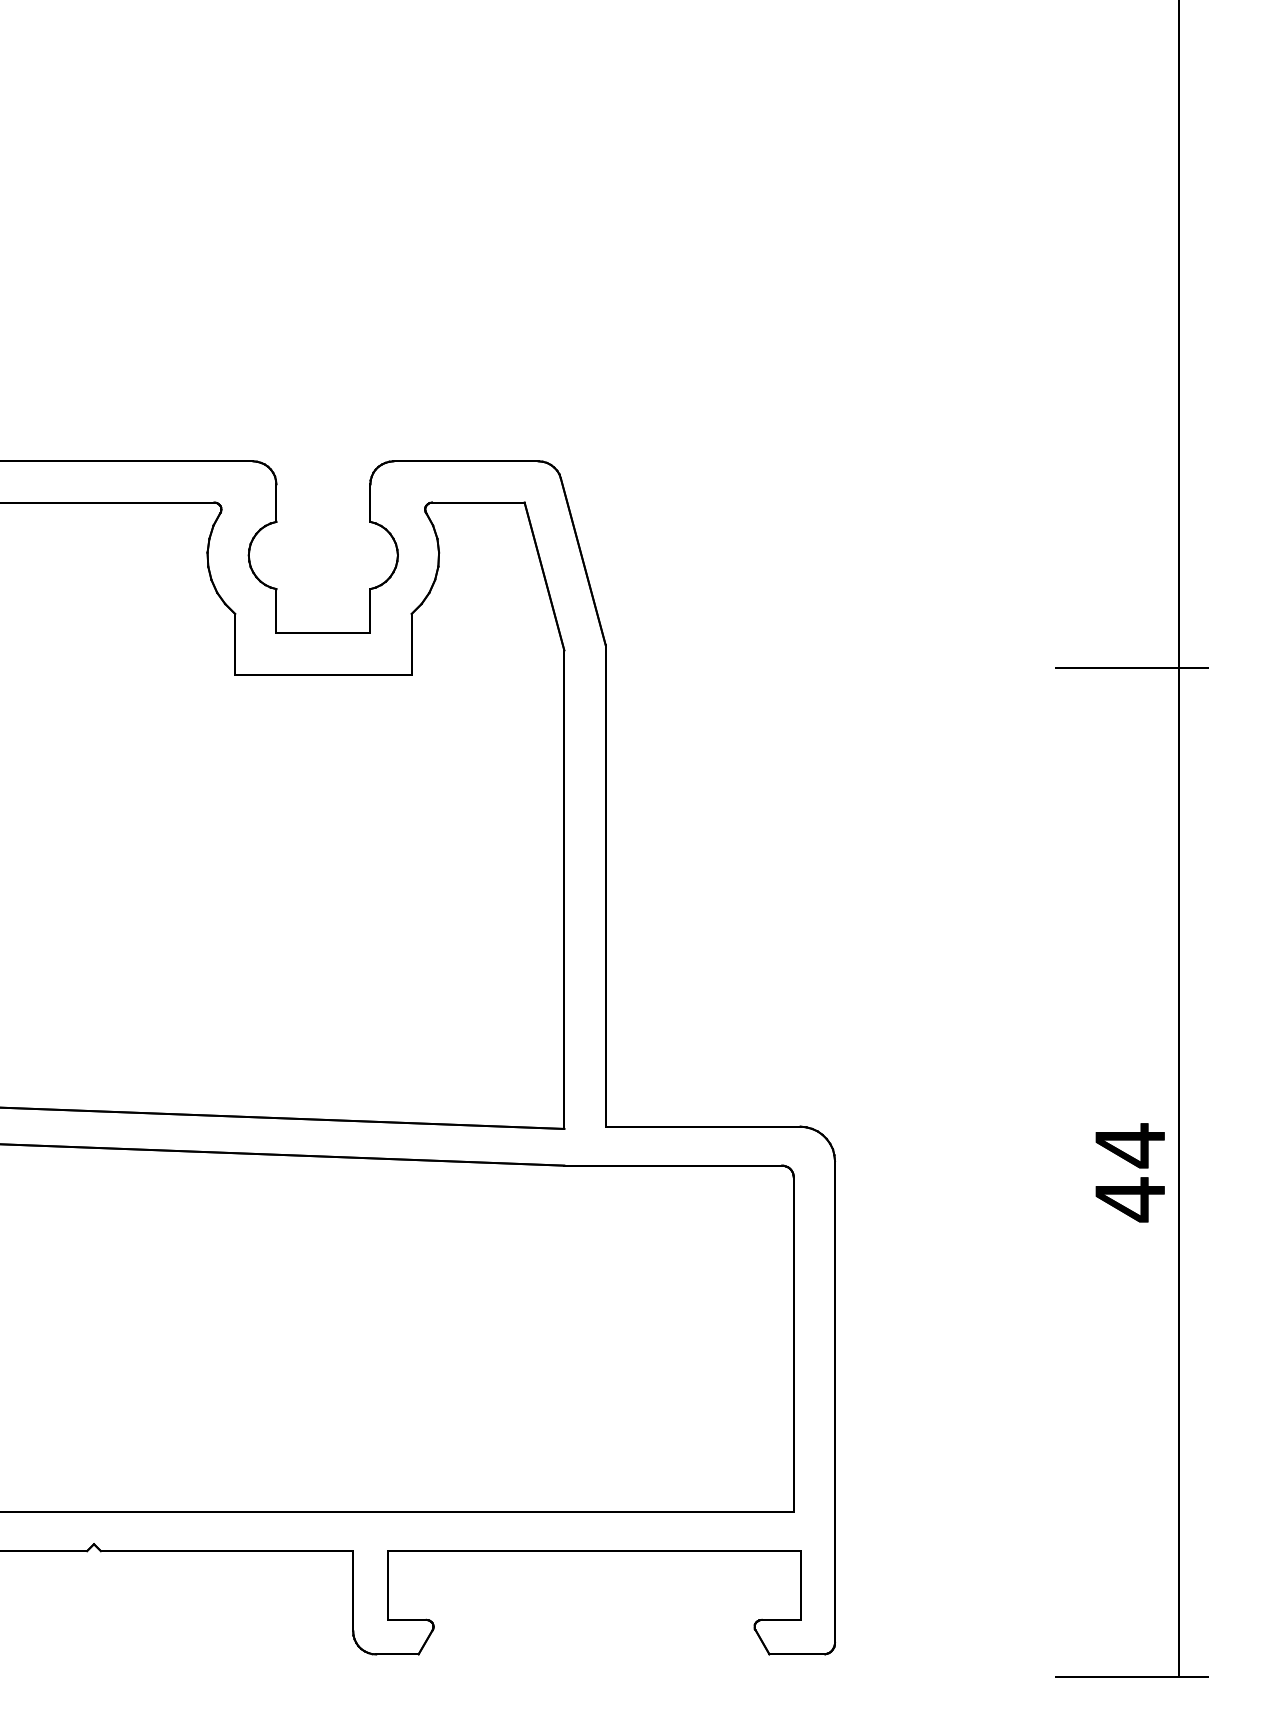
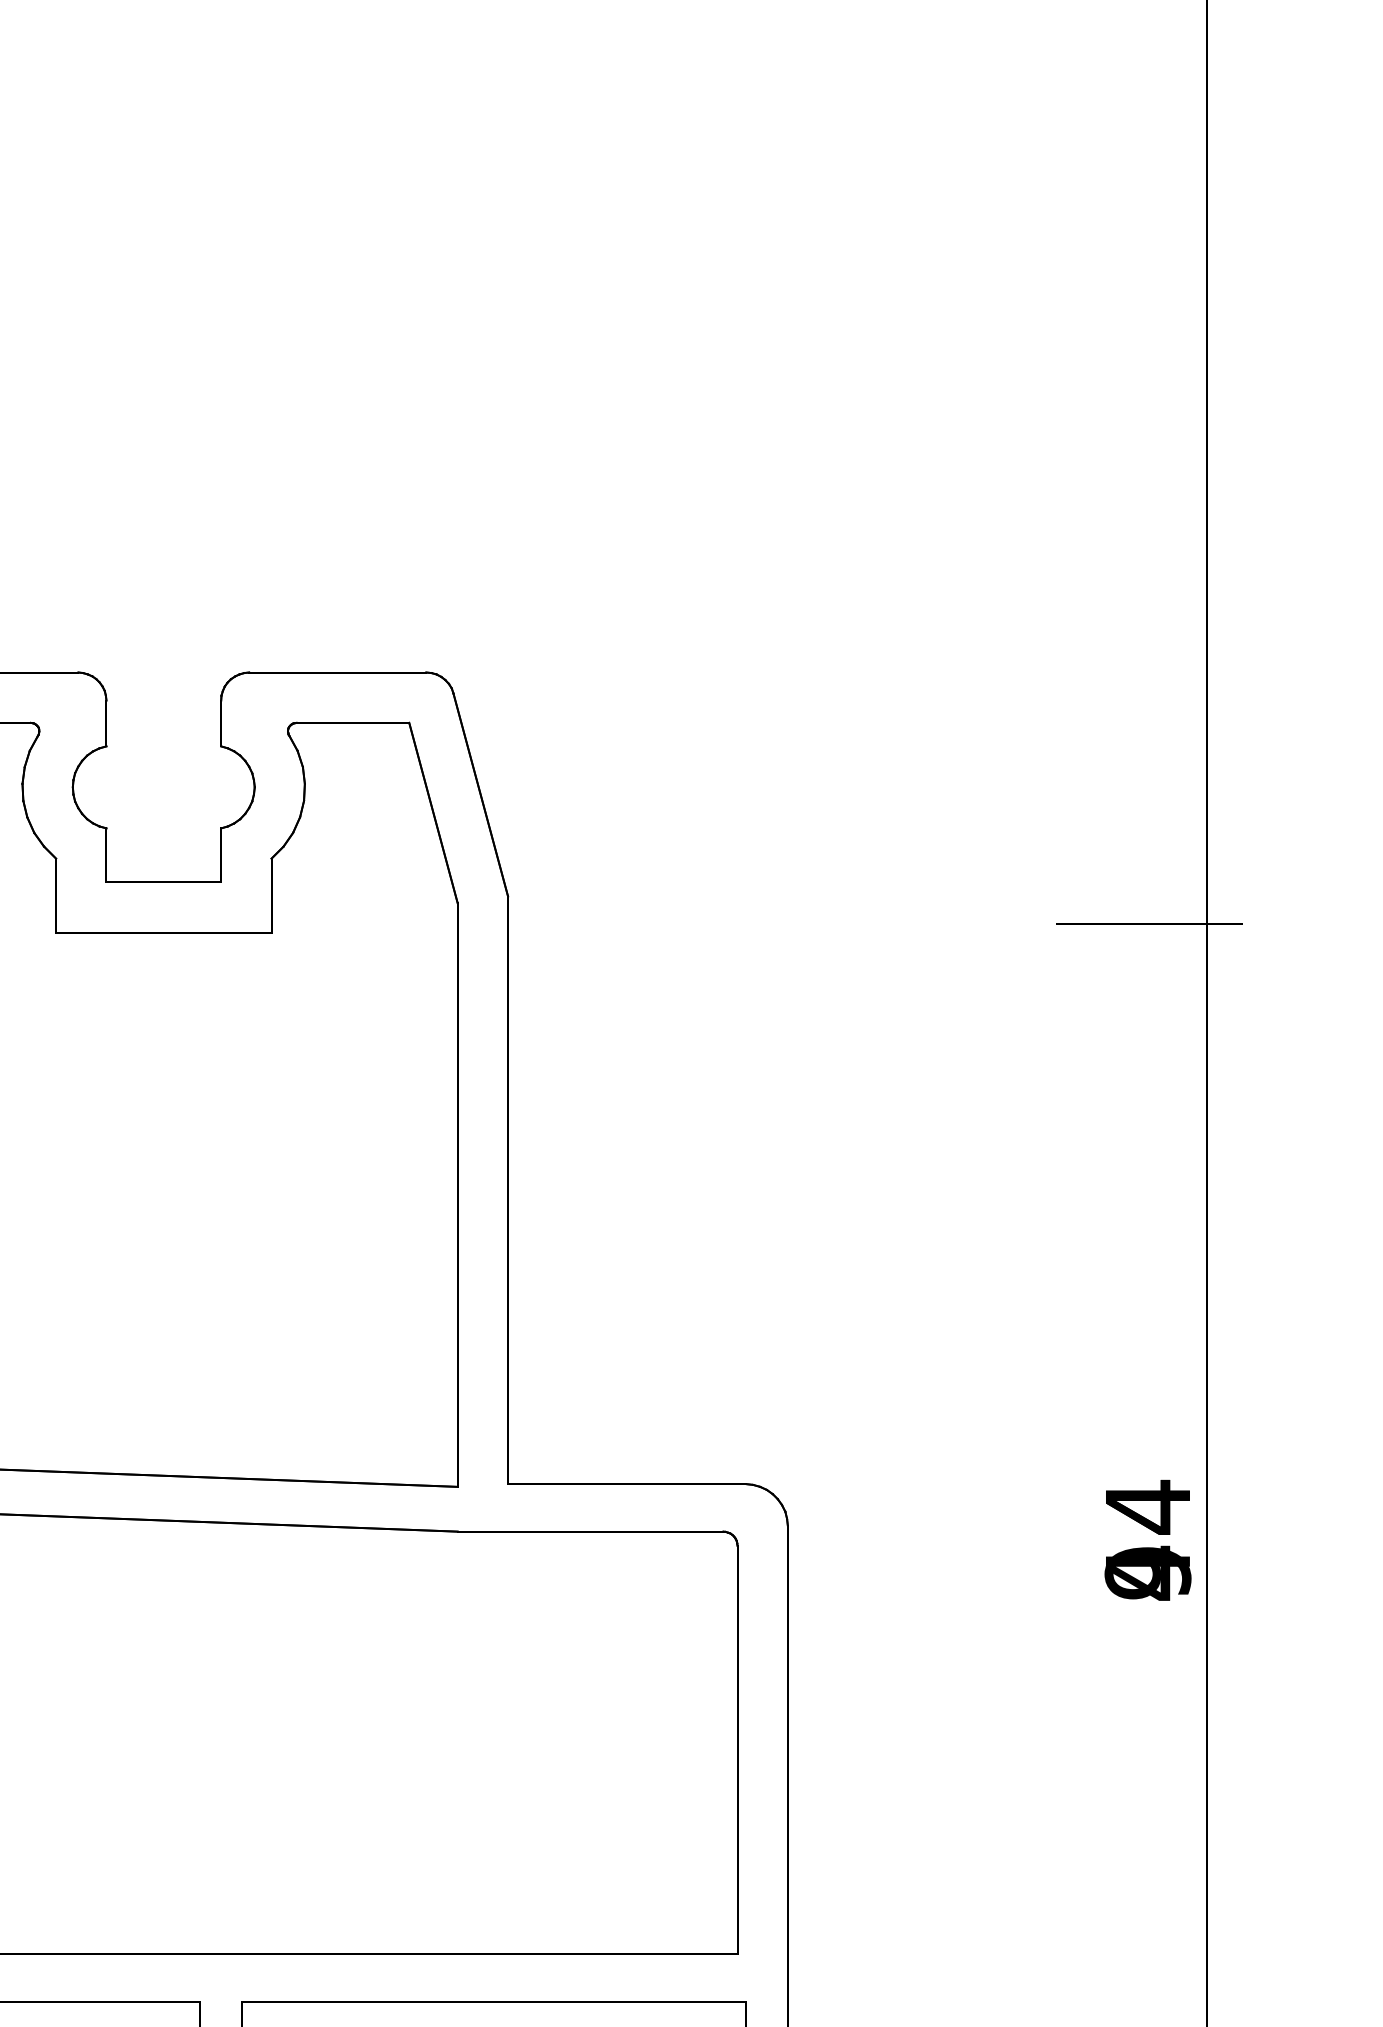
text: (1129, 1199) -> (1147, 1572), 44 -> 94

